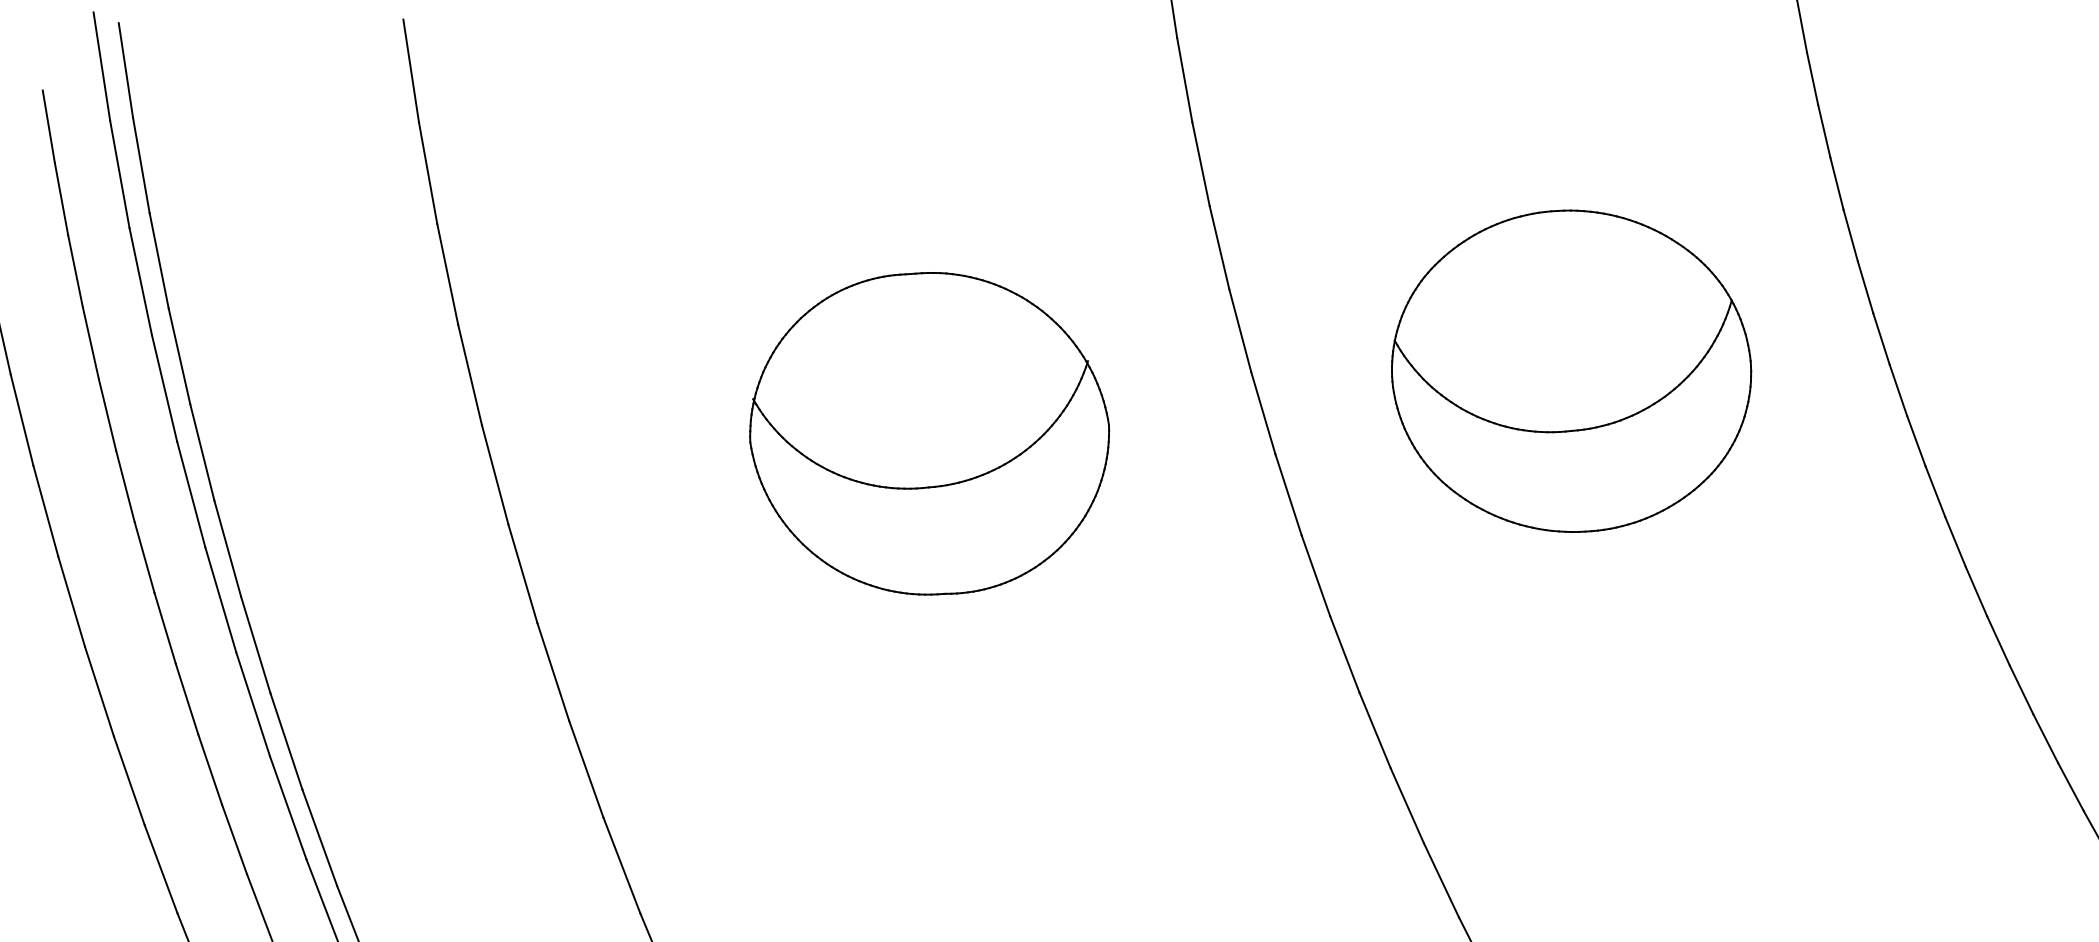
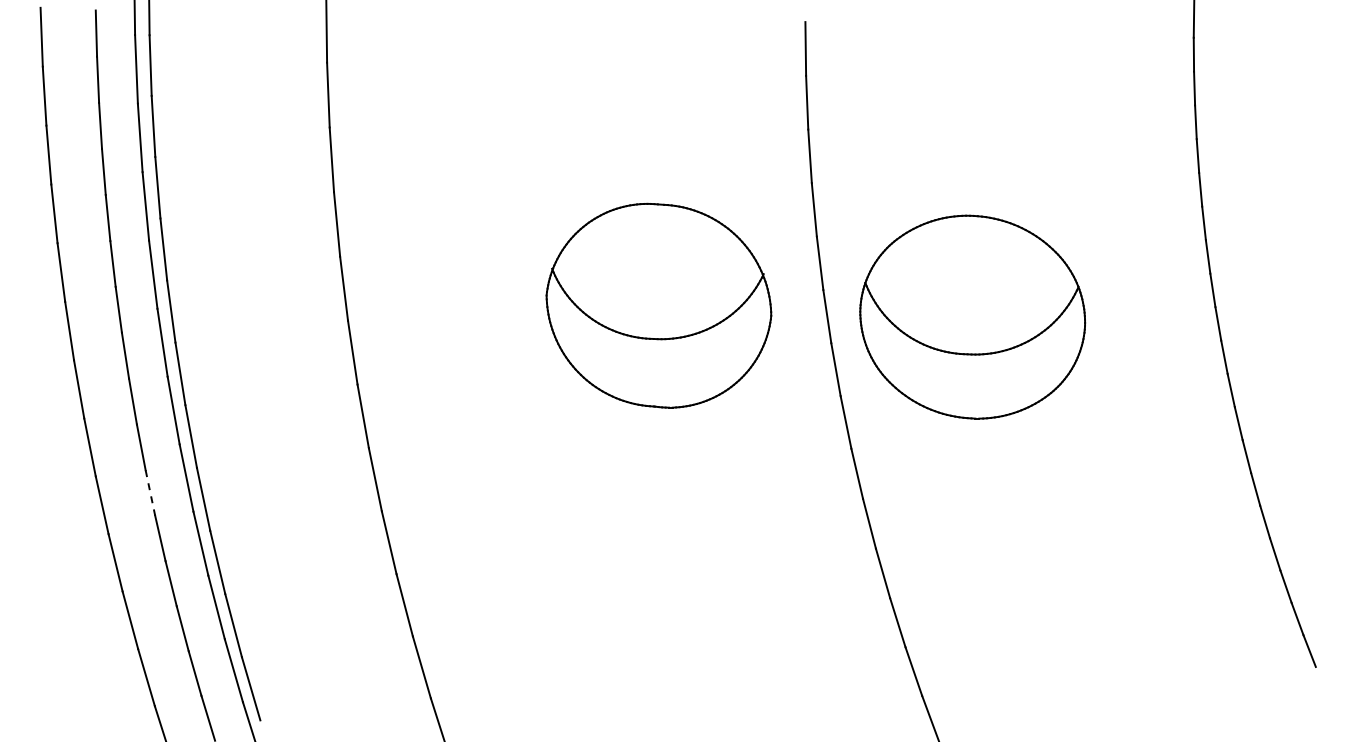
part: (1571, 370) -> (972, 316), moved
part: (928, 433) -> (658, 305), moved
line: (234, 840) -> (150, 493), solid -> dashed

